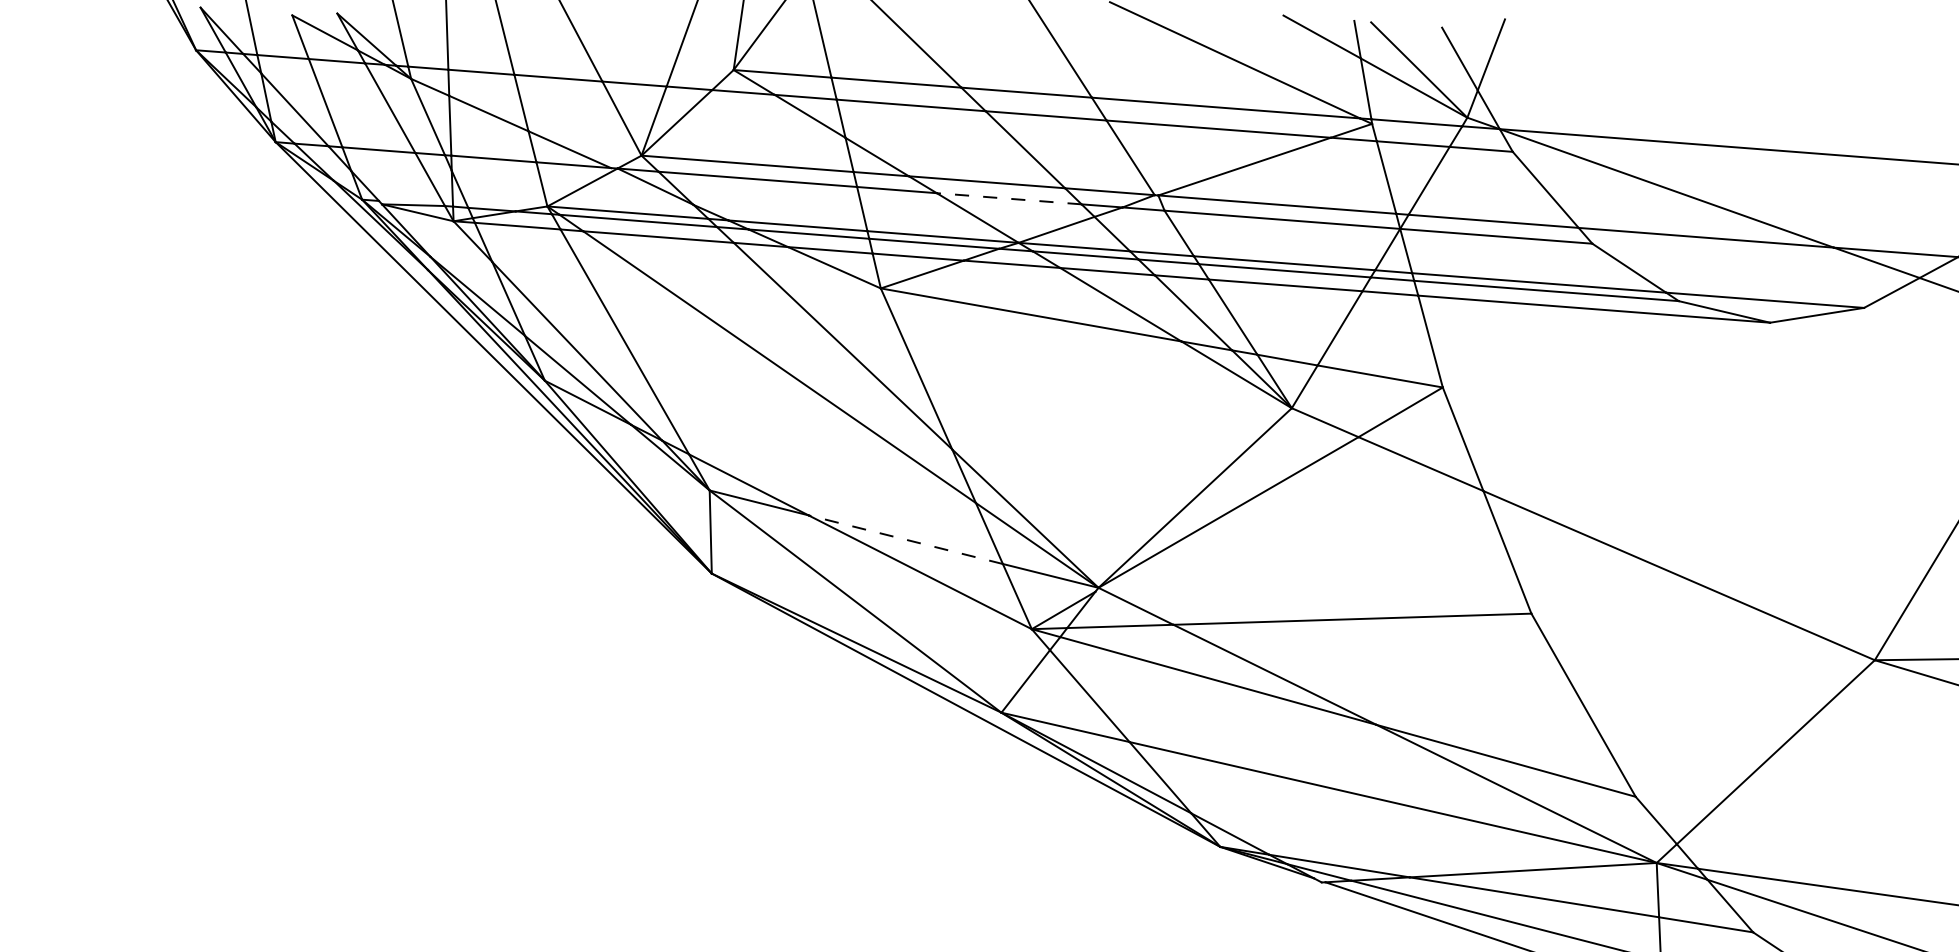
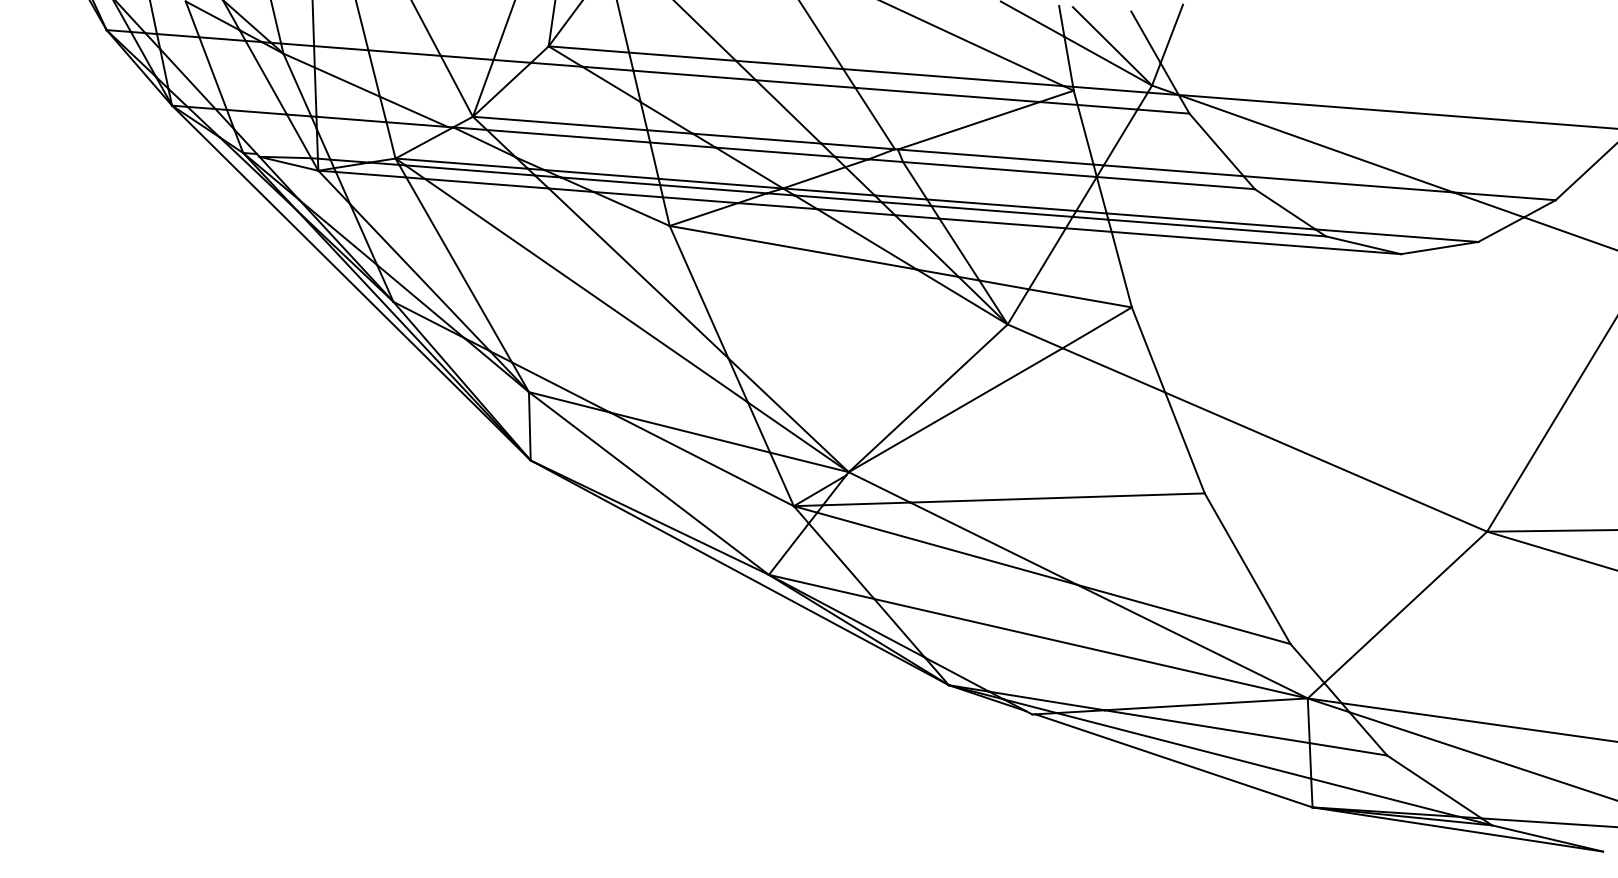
line: (1009, 199) -> (775, 152), dashed -> solid
line: (904, 539) -> (689, 432), dashed -> solid

